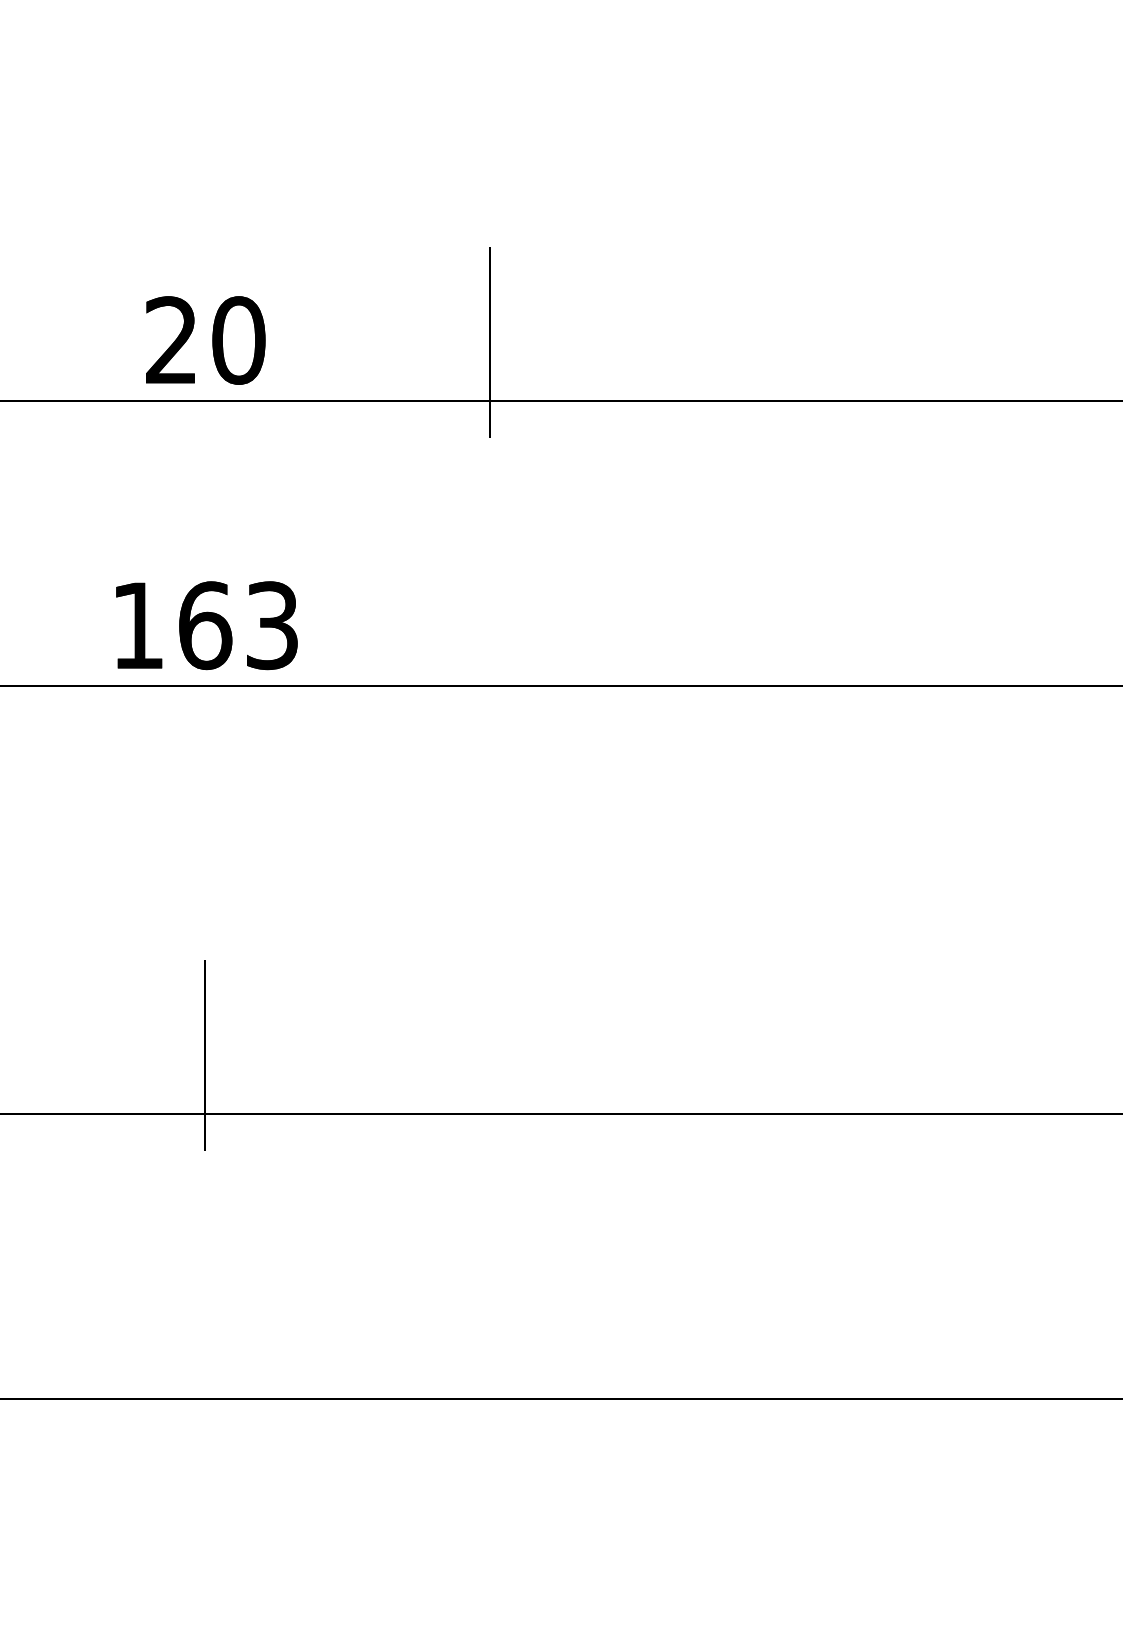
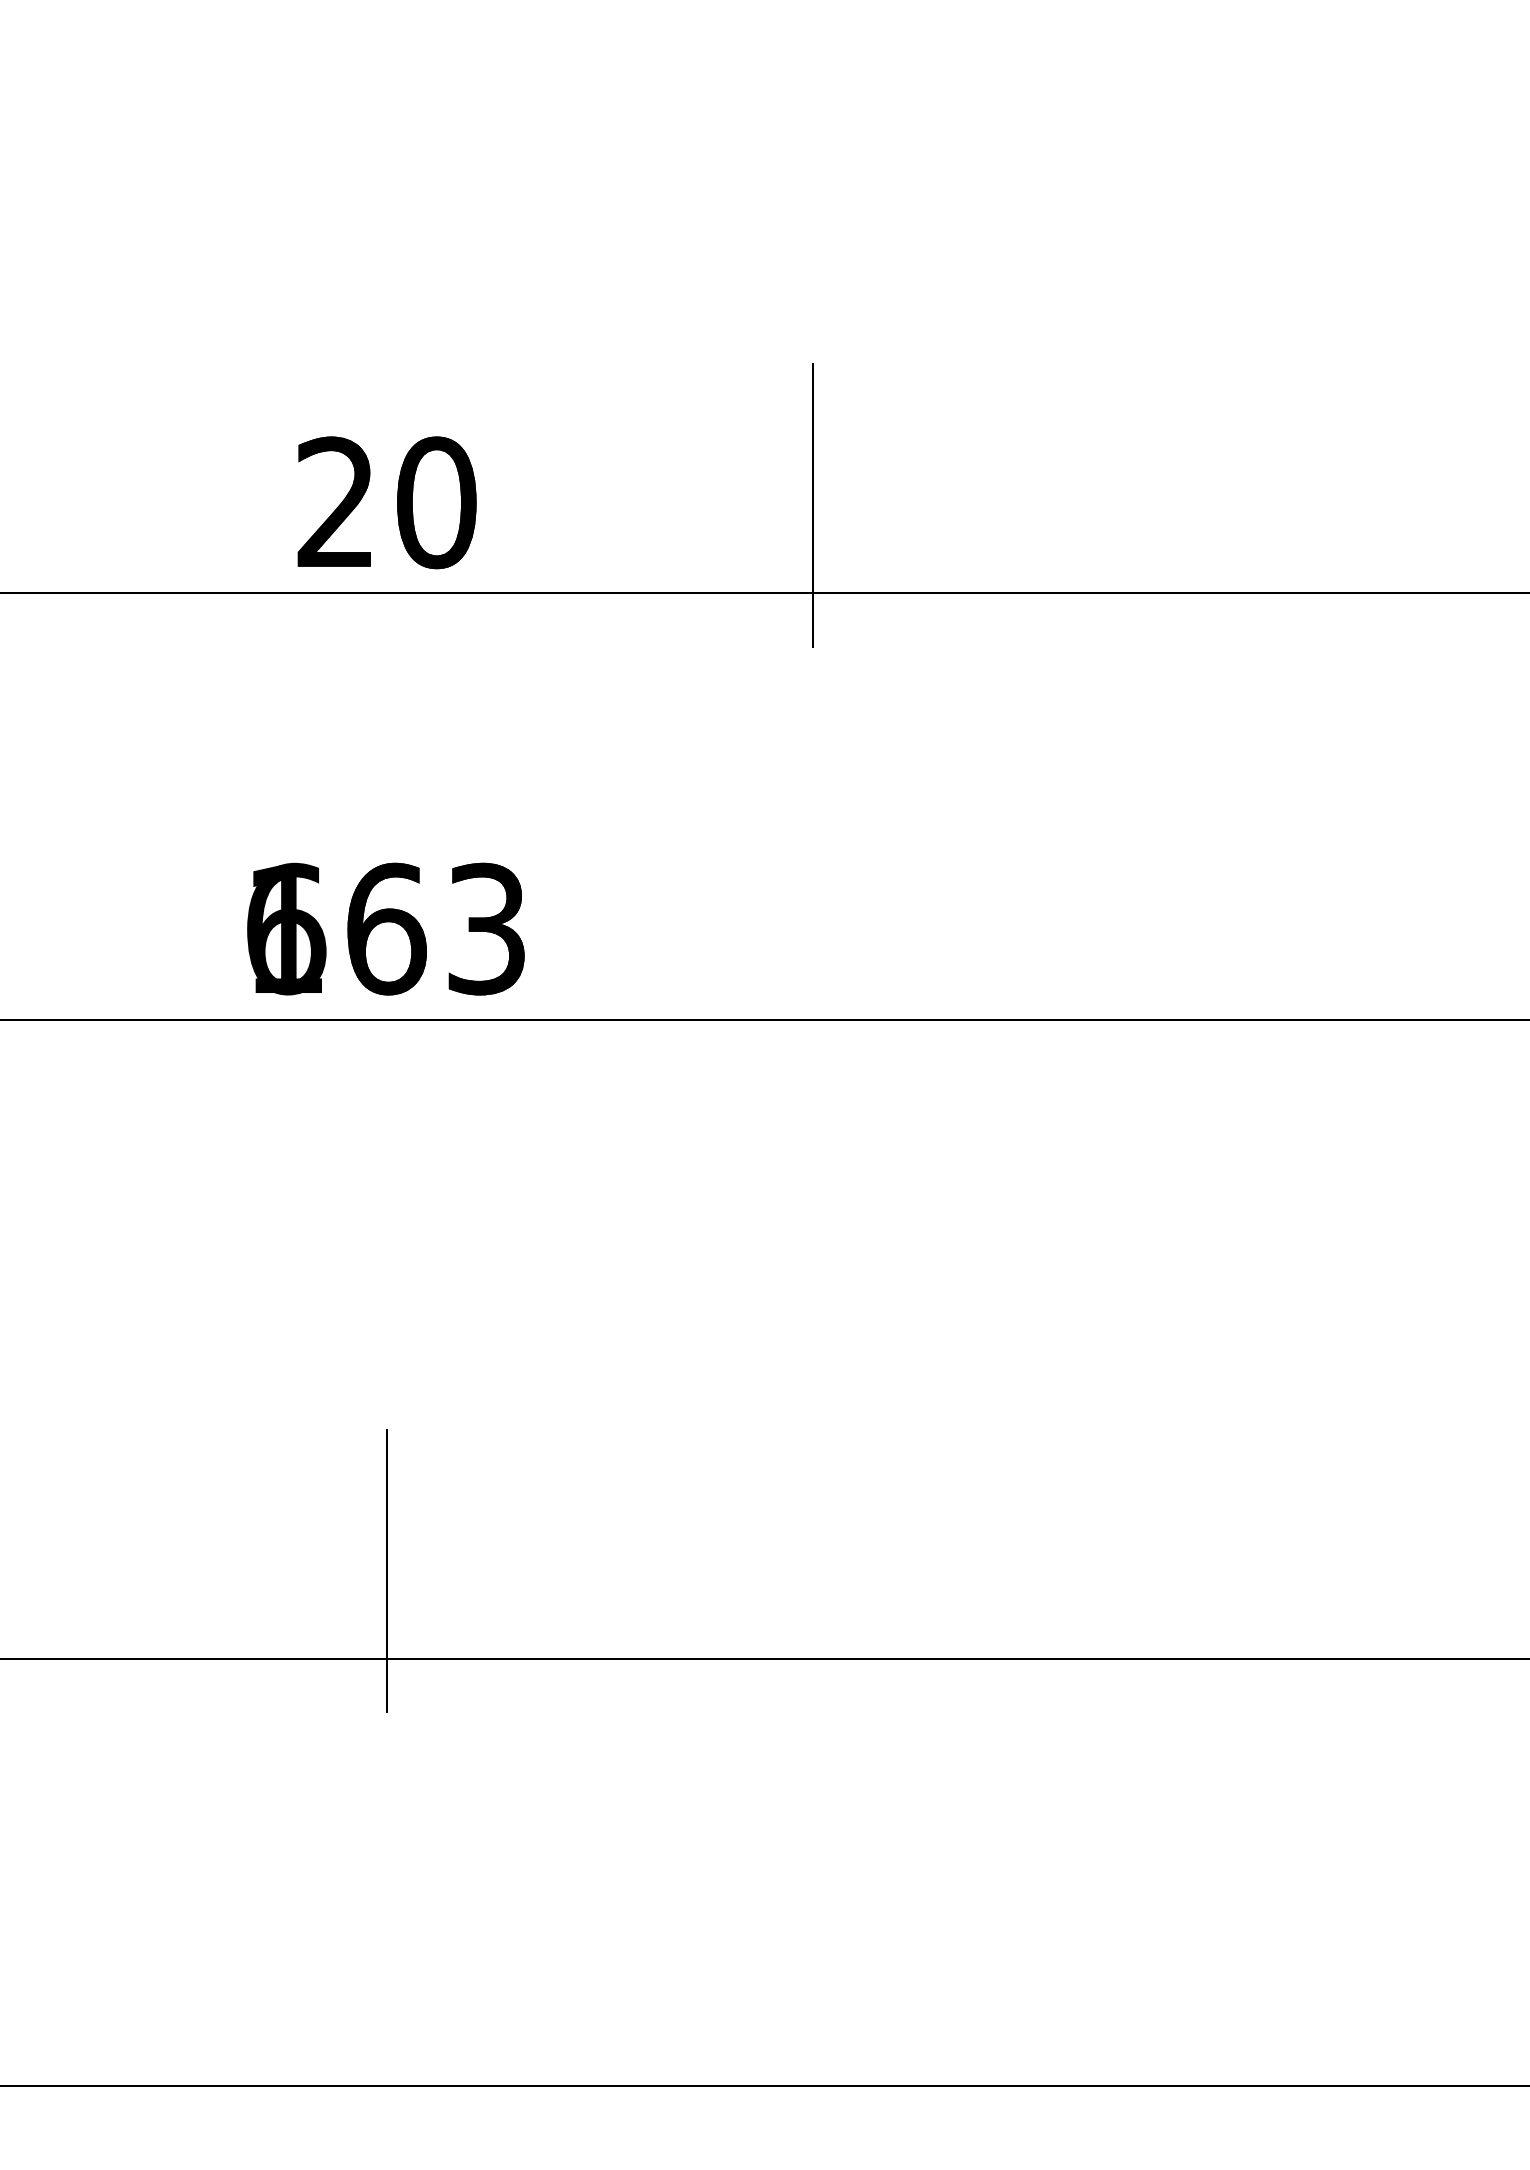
text: (138, 625) -> (286, 928), 163 -> 663

